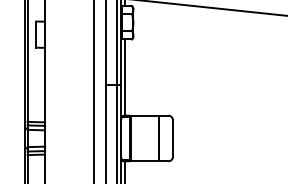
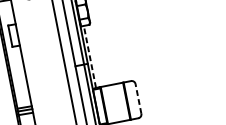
line: (125, 77) -> (90, 56), solid -> dashed
line: (172, 138) -> (138, 99), solid -> dashed

